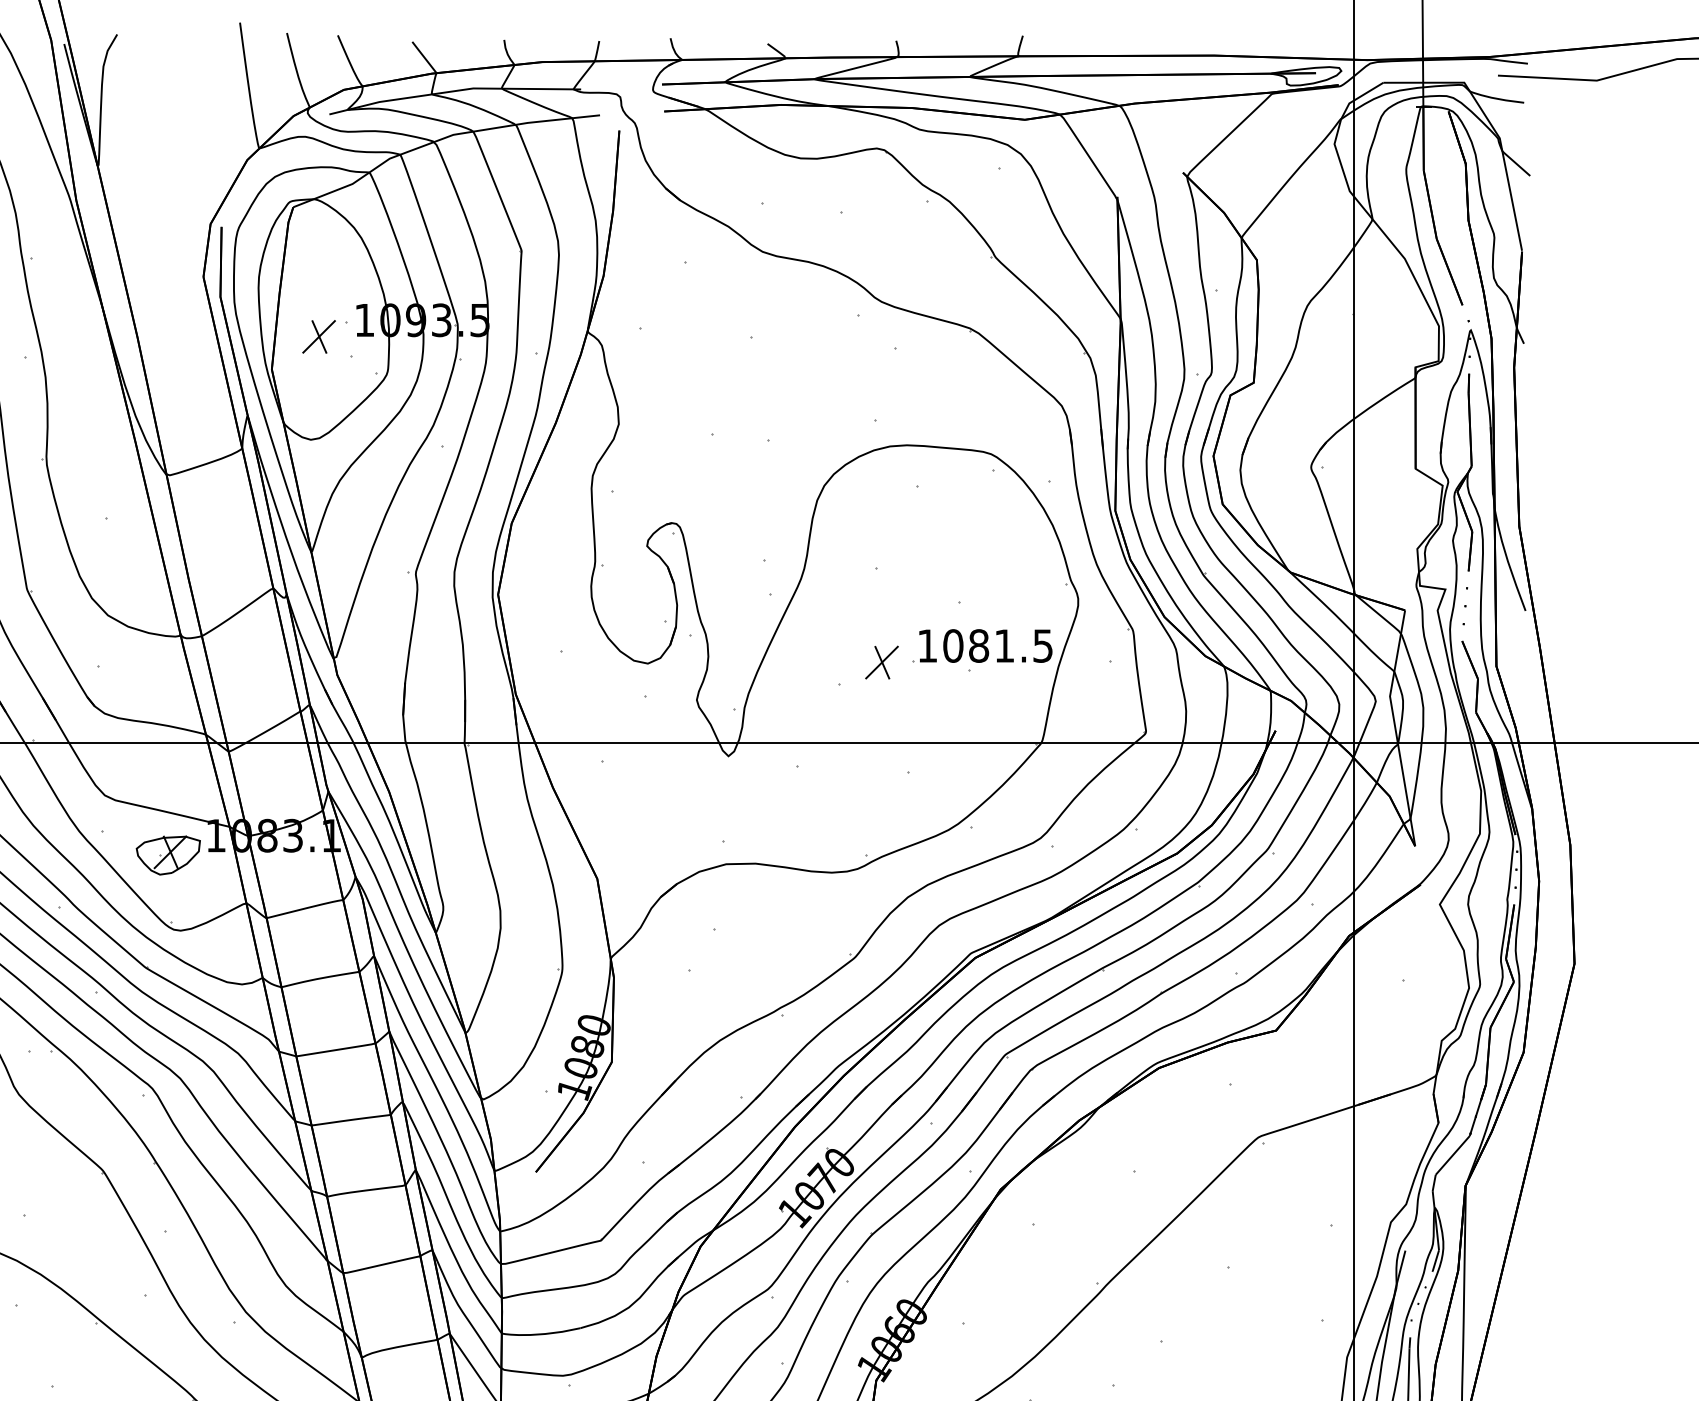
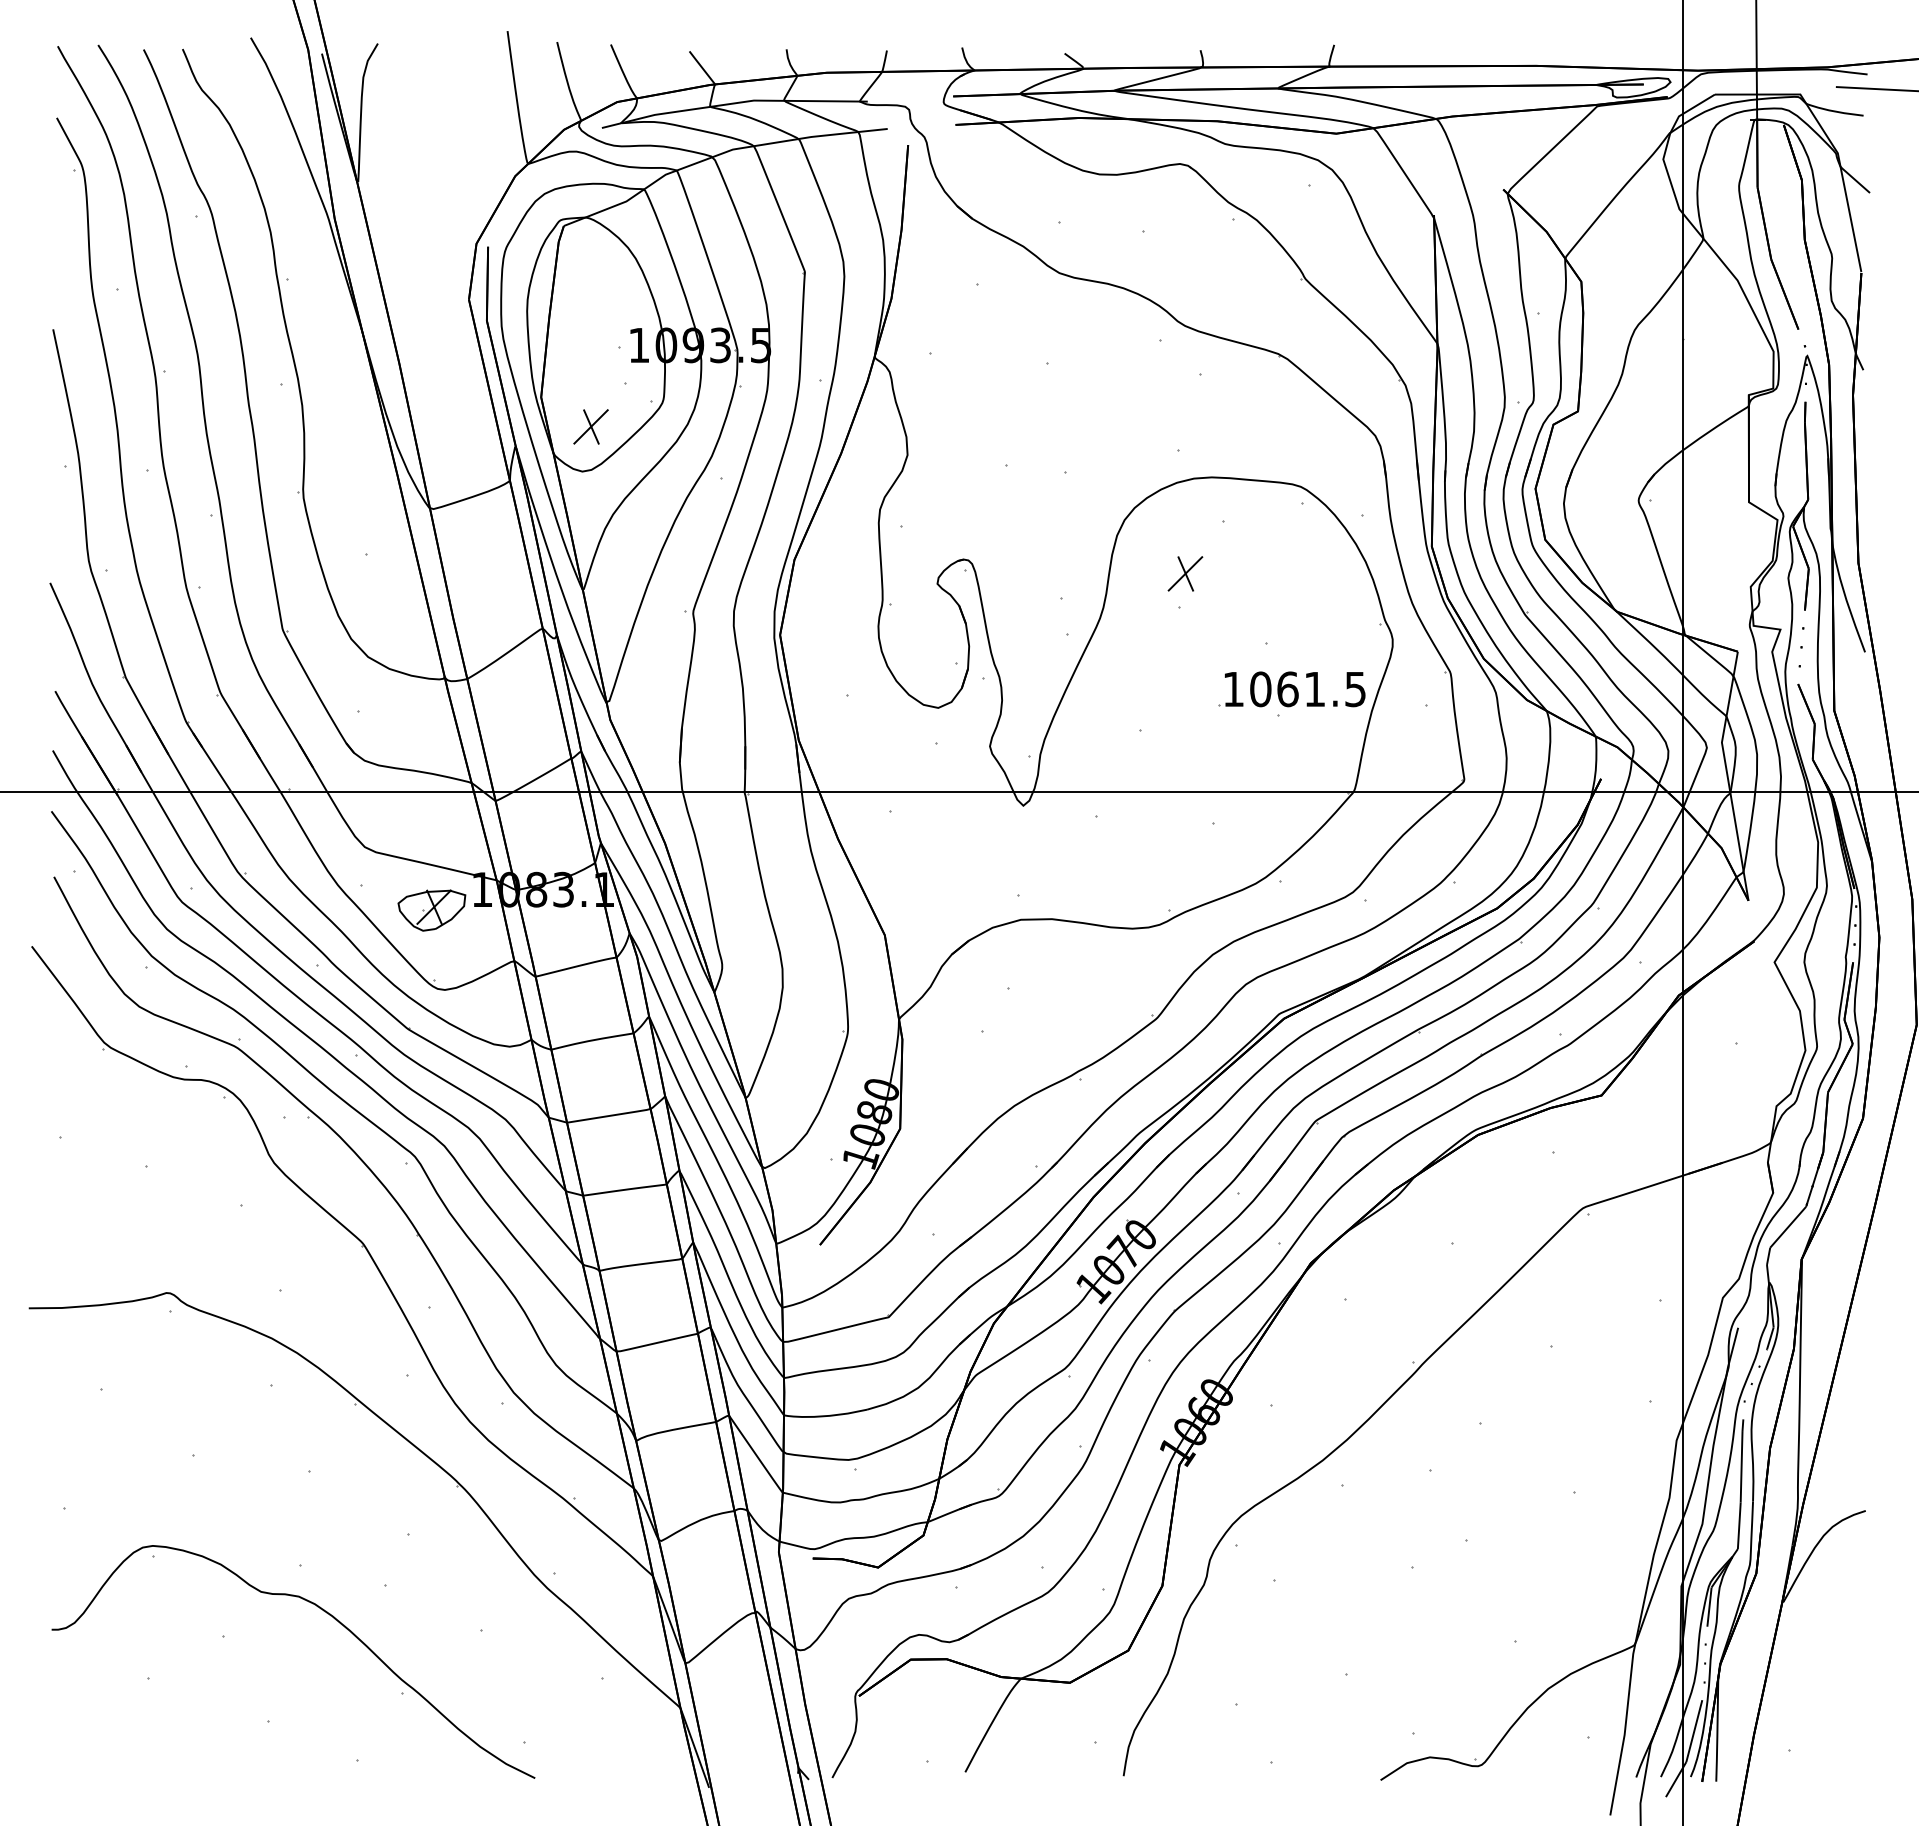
part: (318, 336) -> (590, 426), moved
text: (978, 646) -> (1287, 689), 1081.5 -> 1061.5
part: (882, 662) -> (1185, 573), moved

